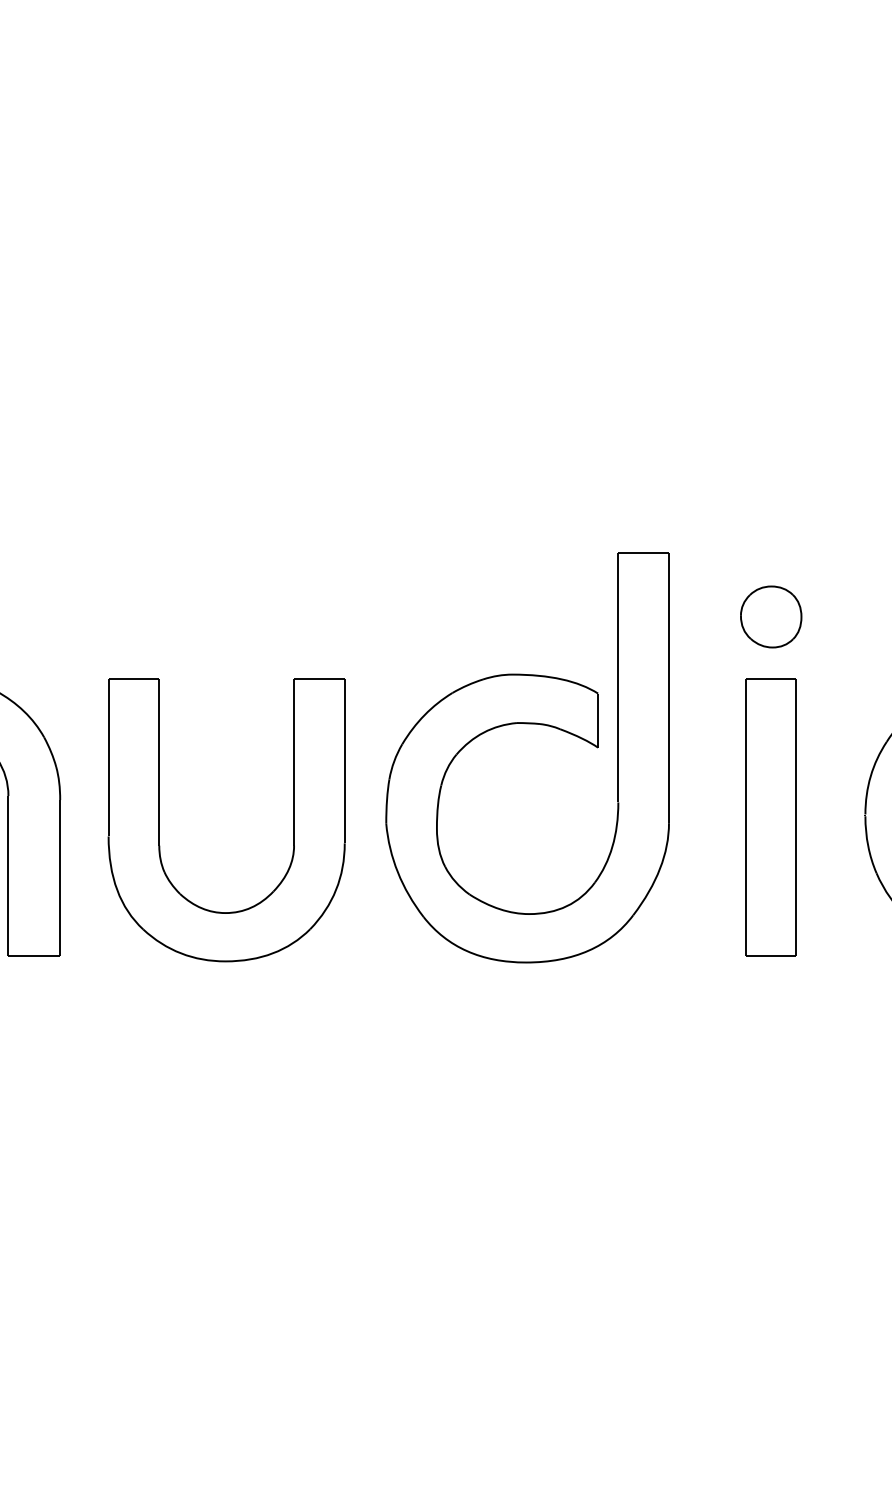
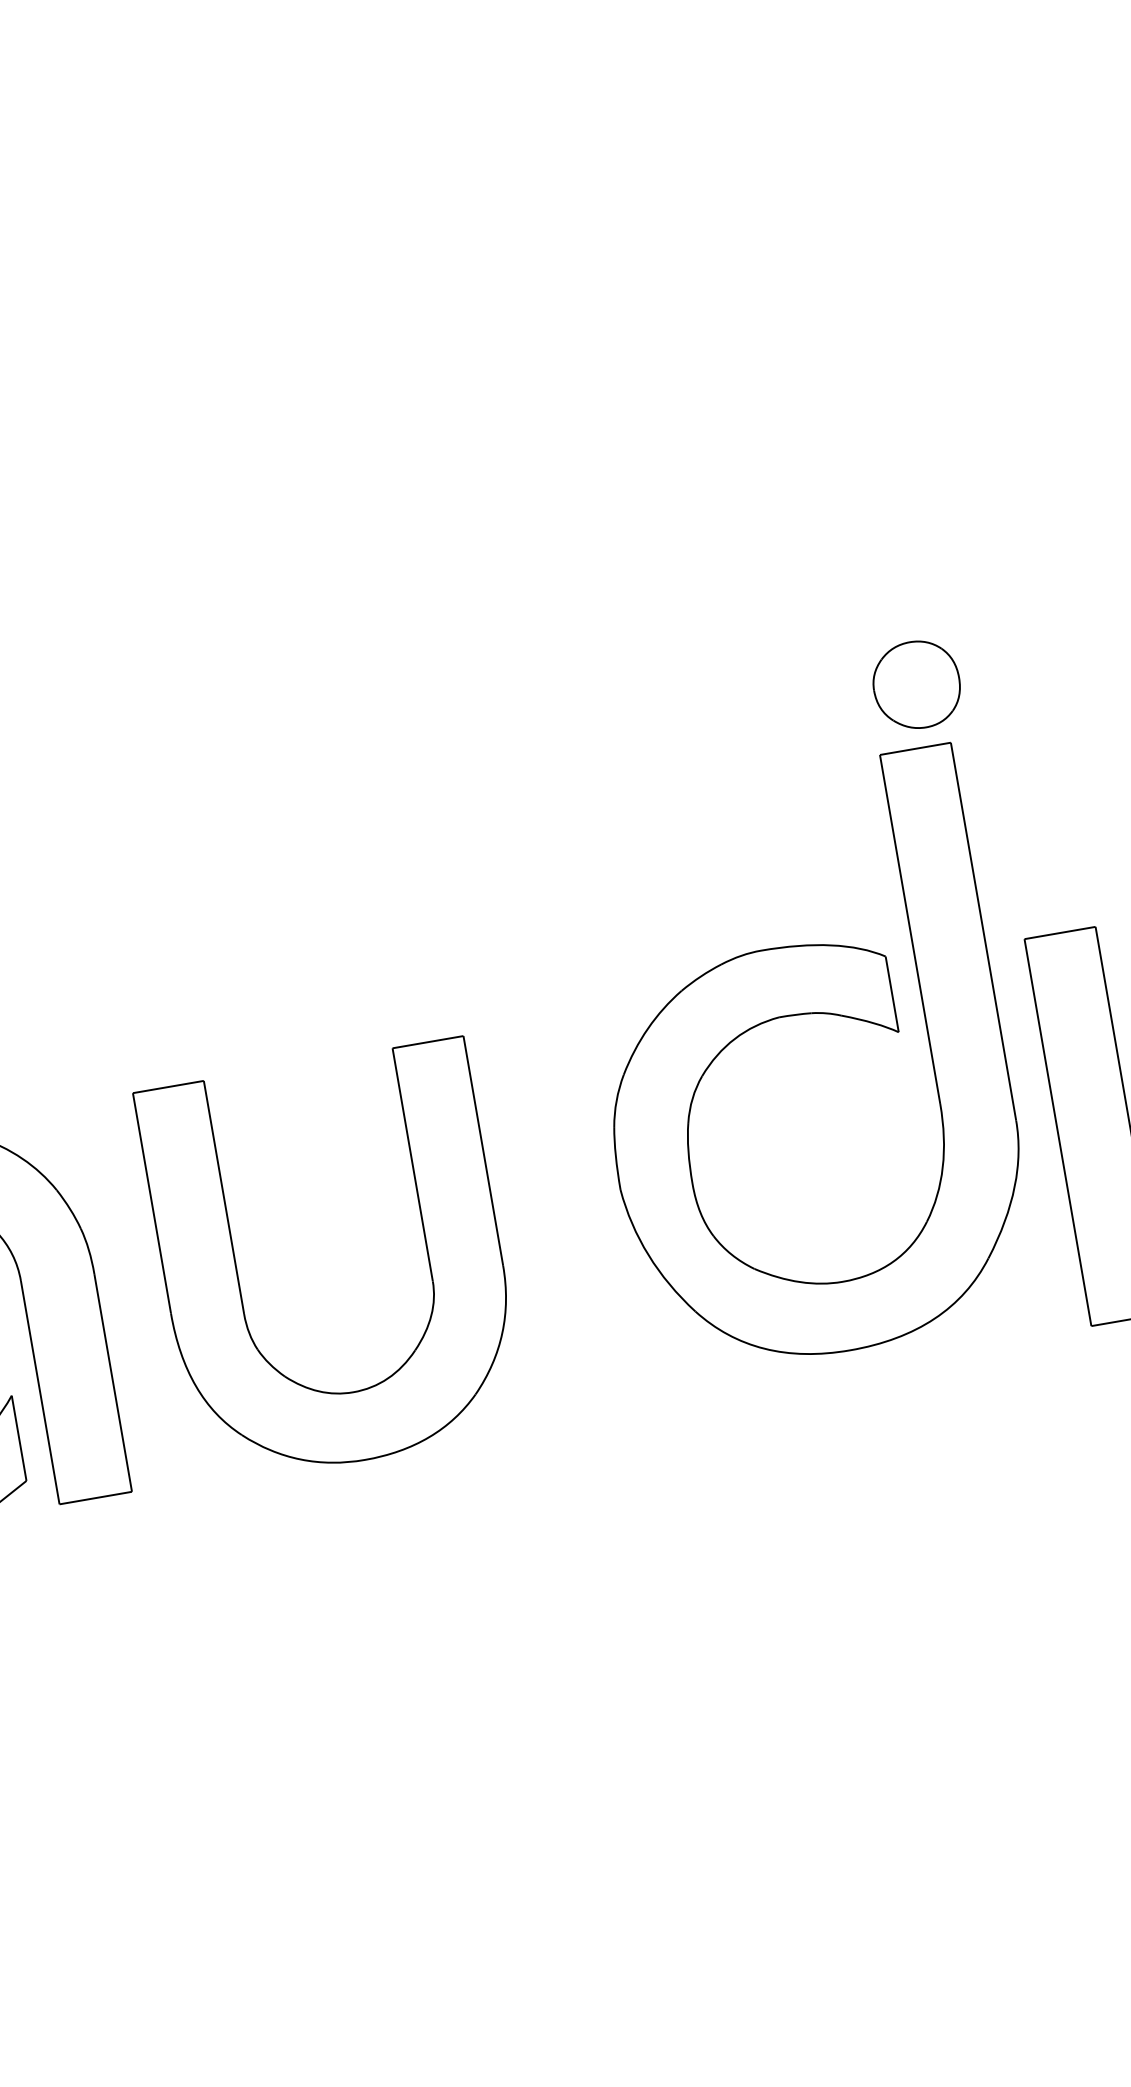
part: (771, 616) -> (917, 684), moved
part: (527, 724) -> (794, 1016), moved

